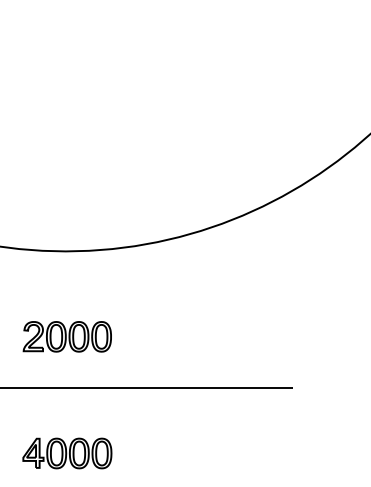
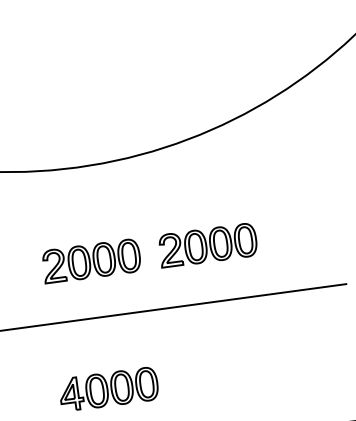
part: (172, 336) -> (206, 245), added

